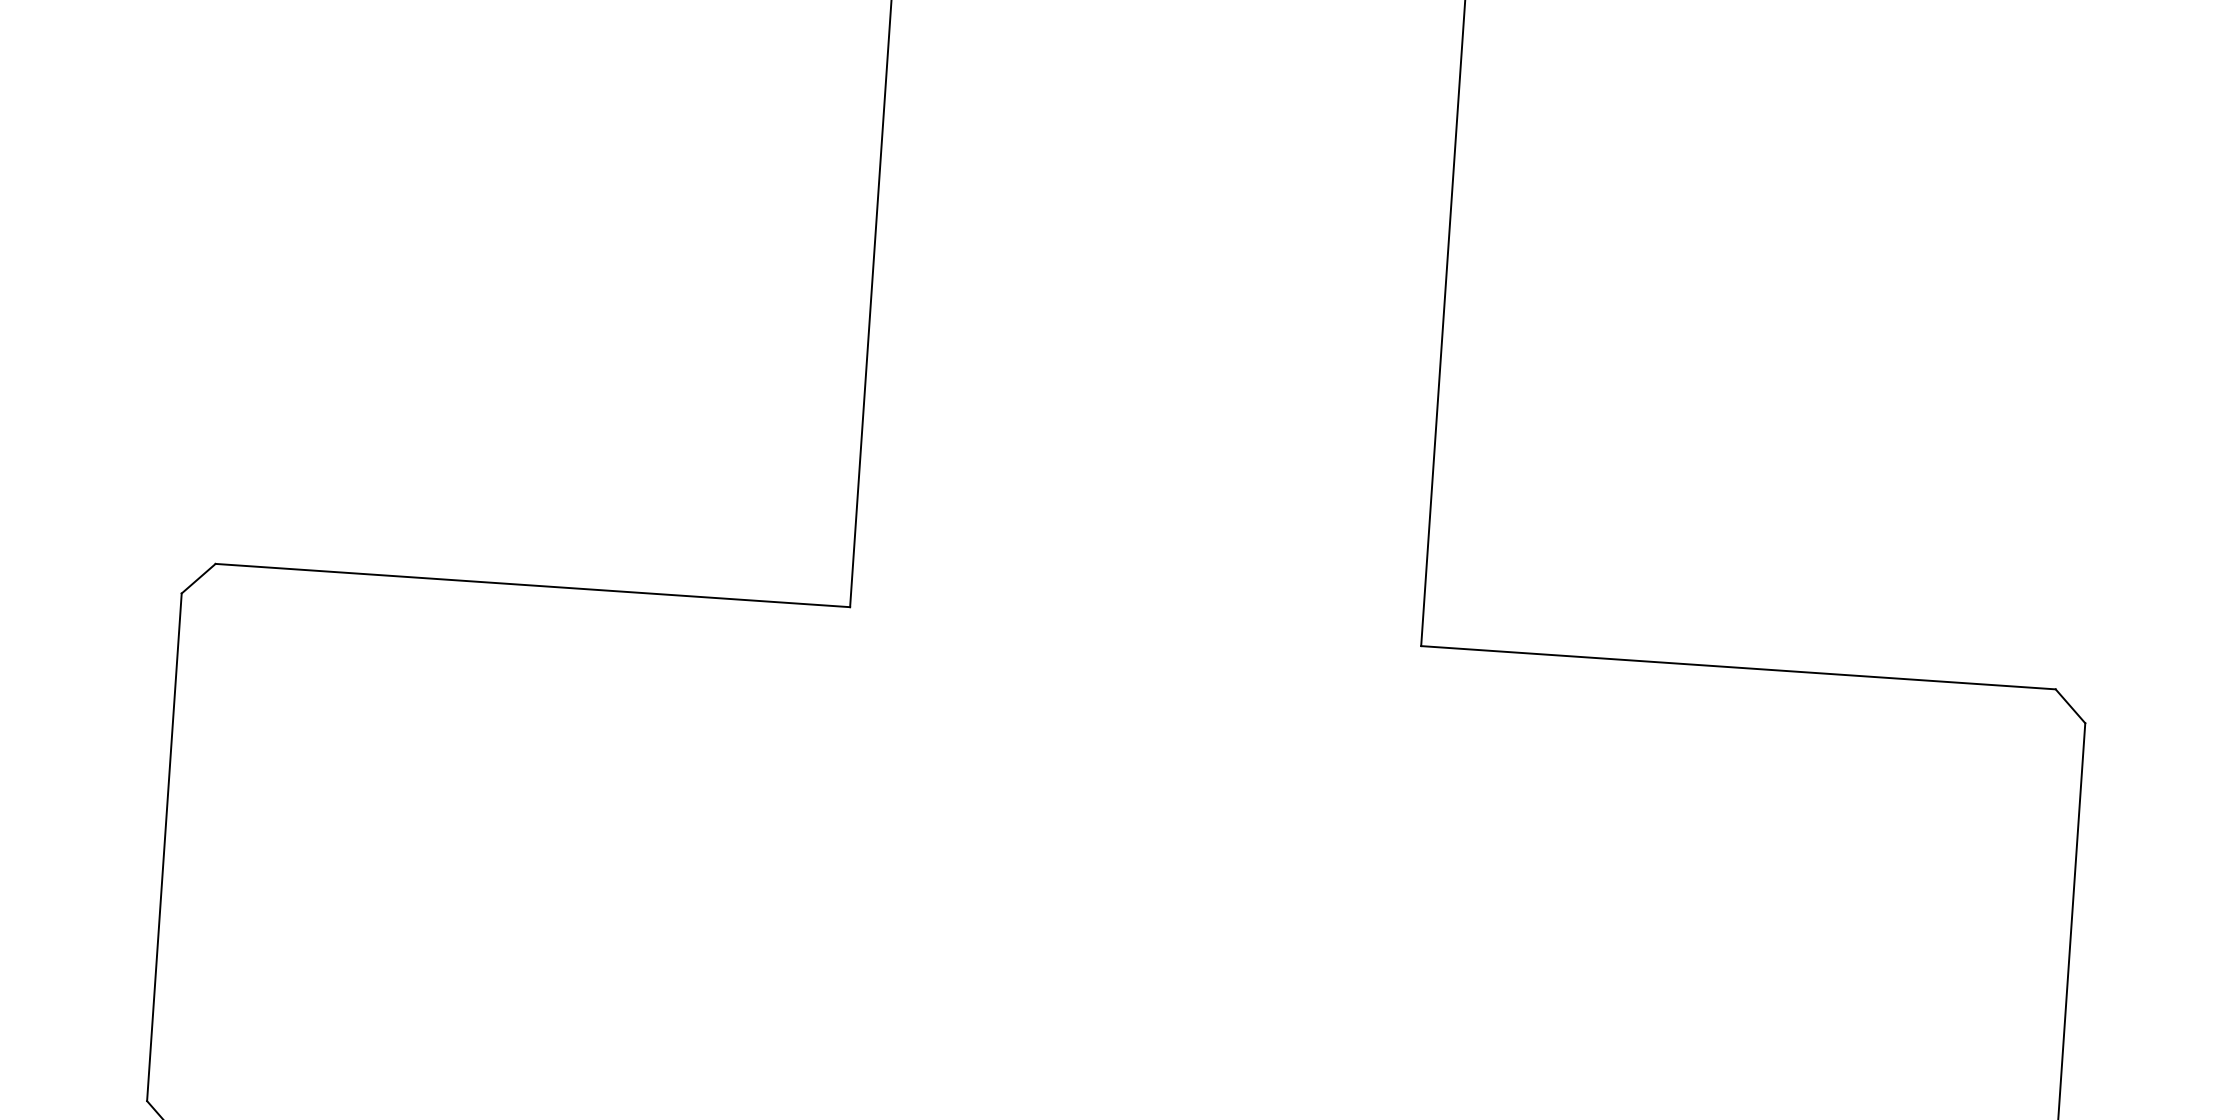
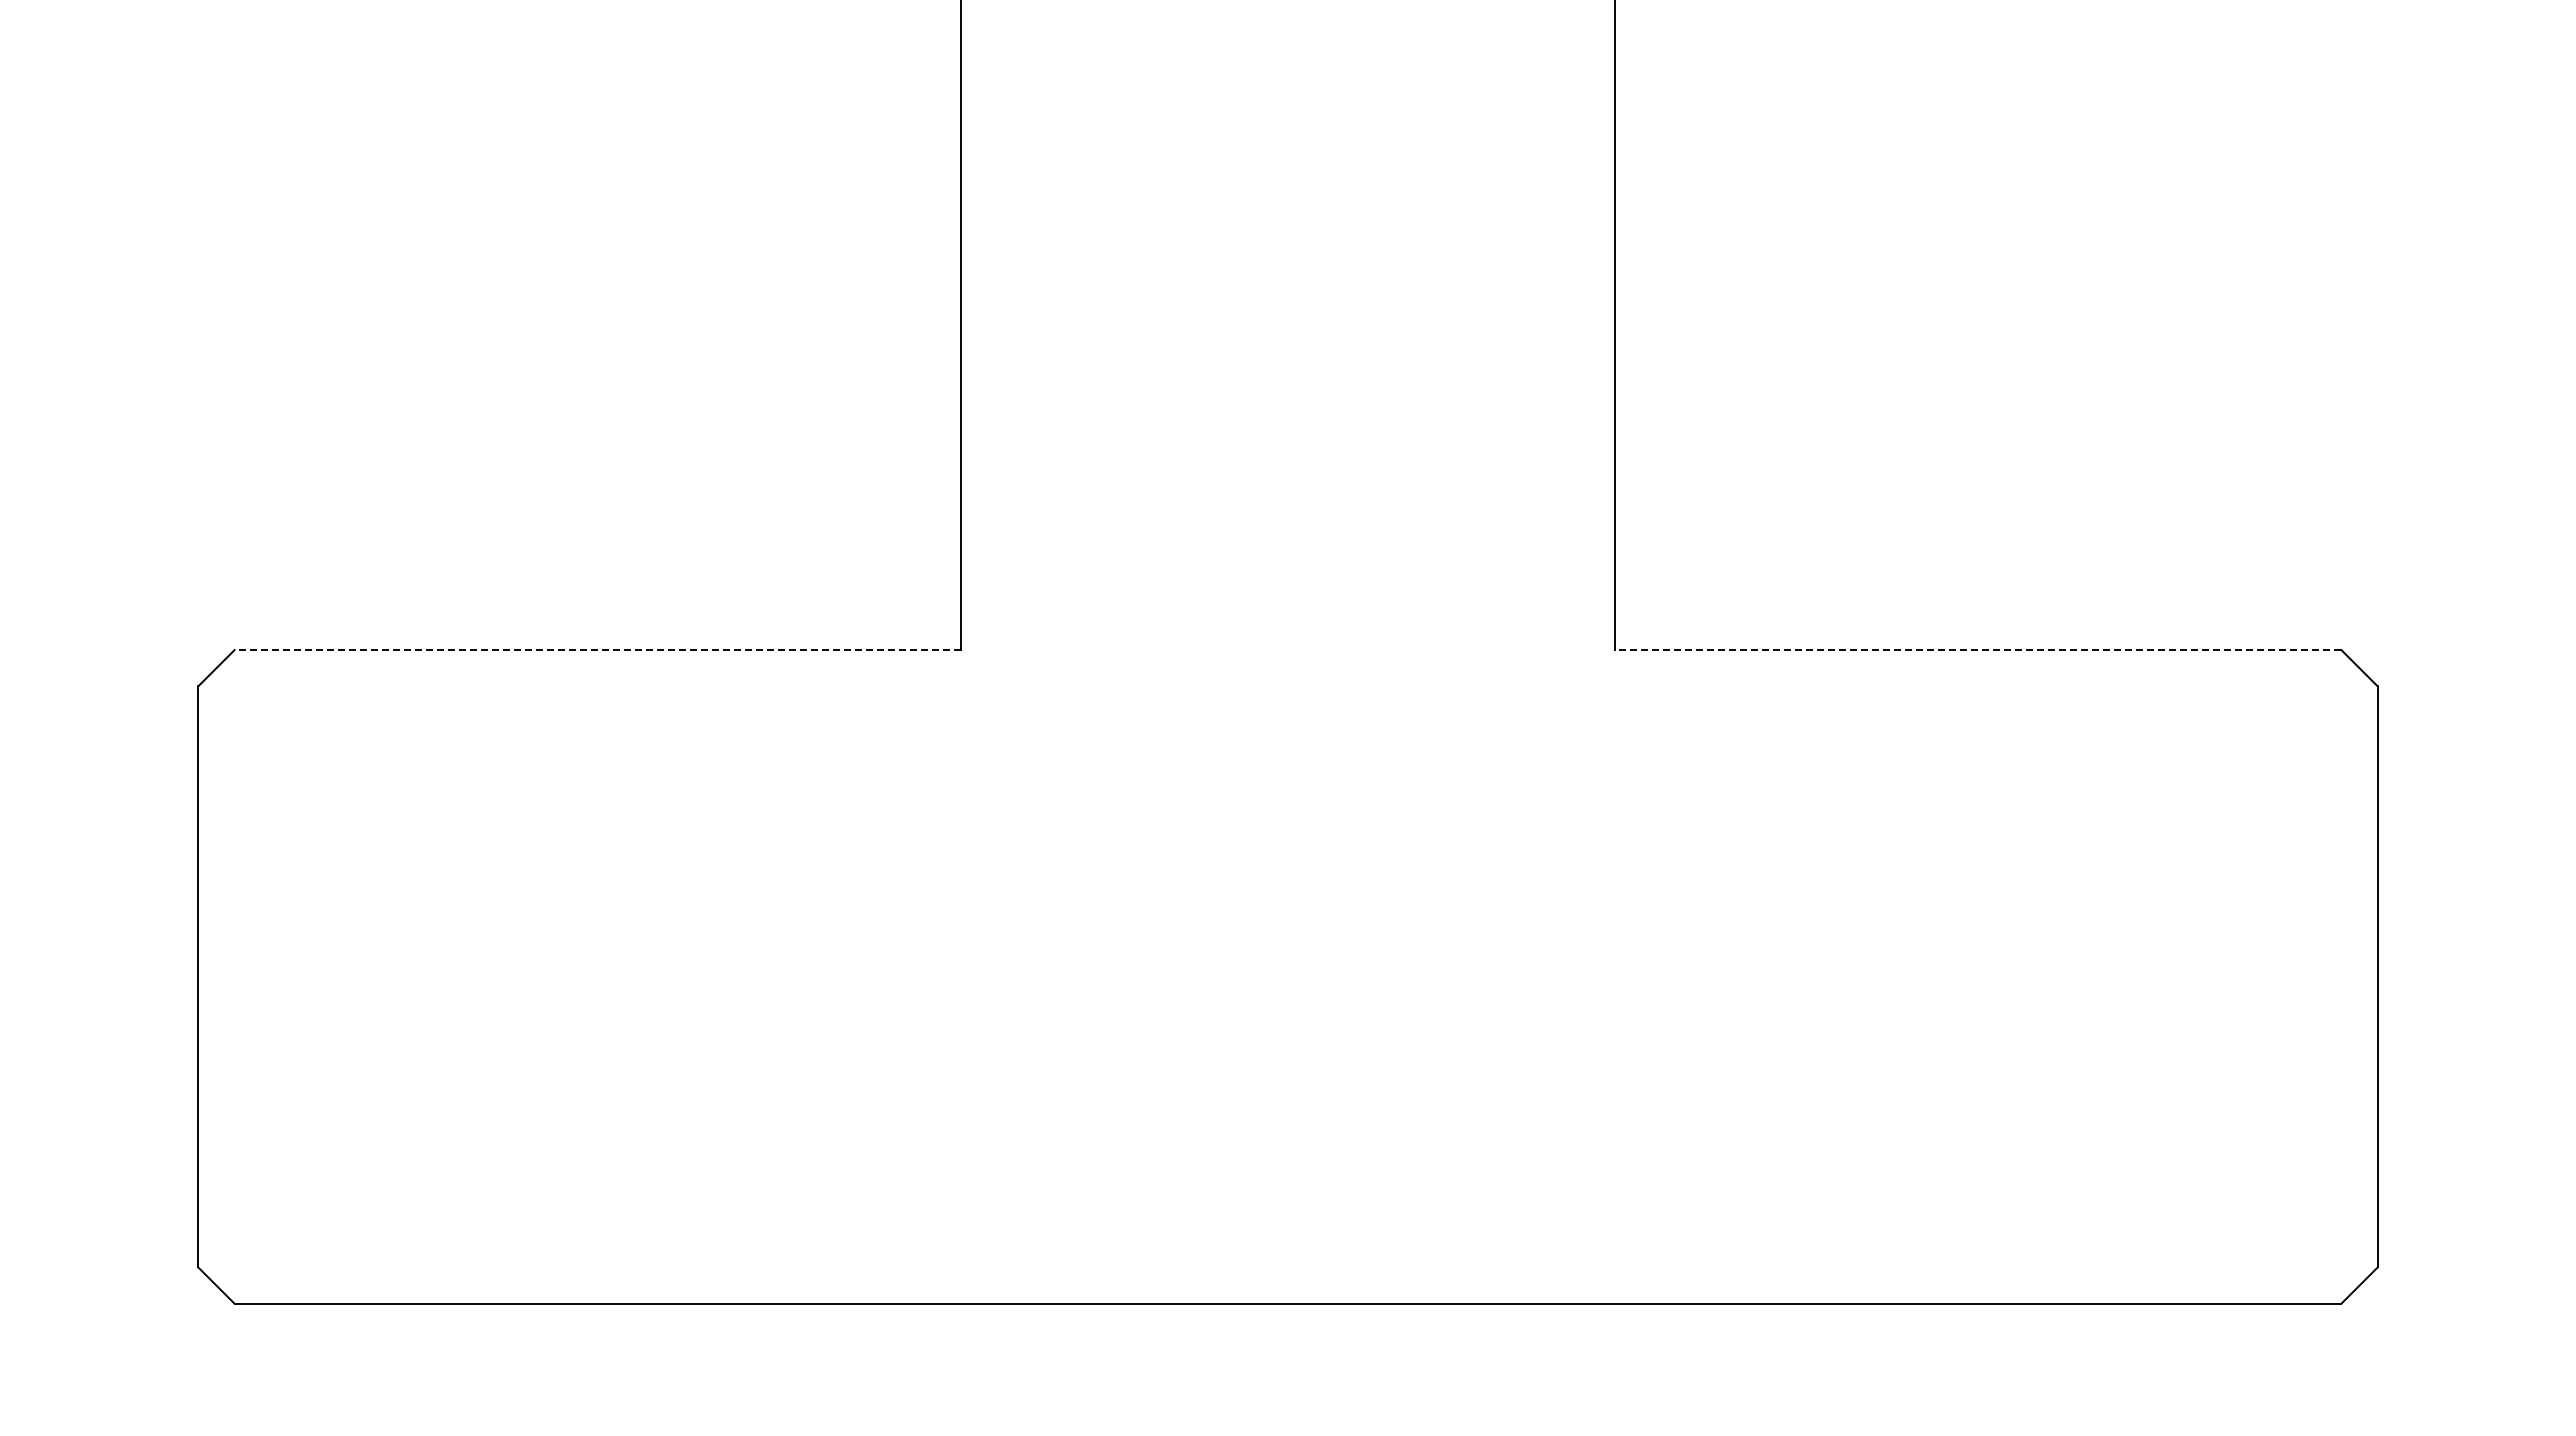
line: (532, 585) -> (597, 650), solid -> dashed
line: (1737, 668) -> (1977, 650), solid -> dashed

